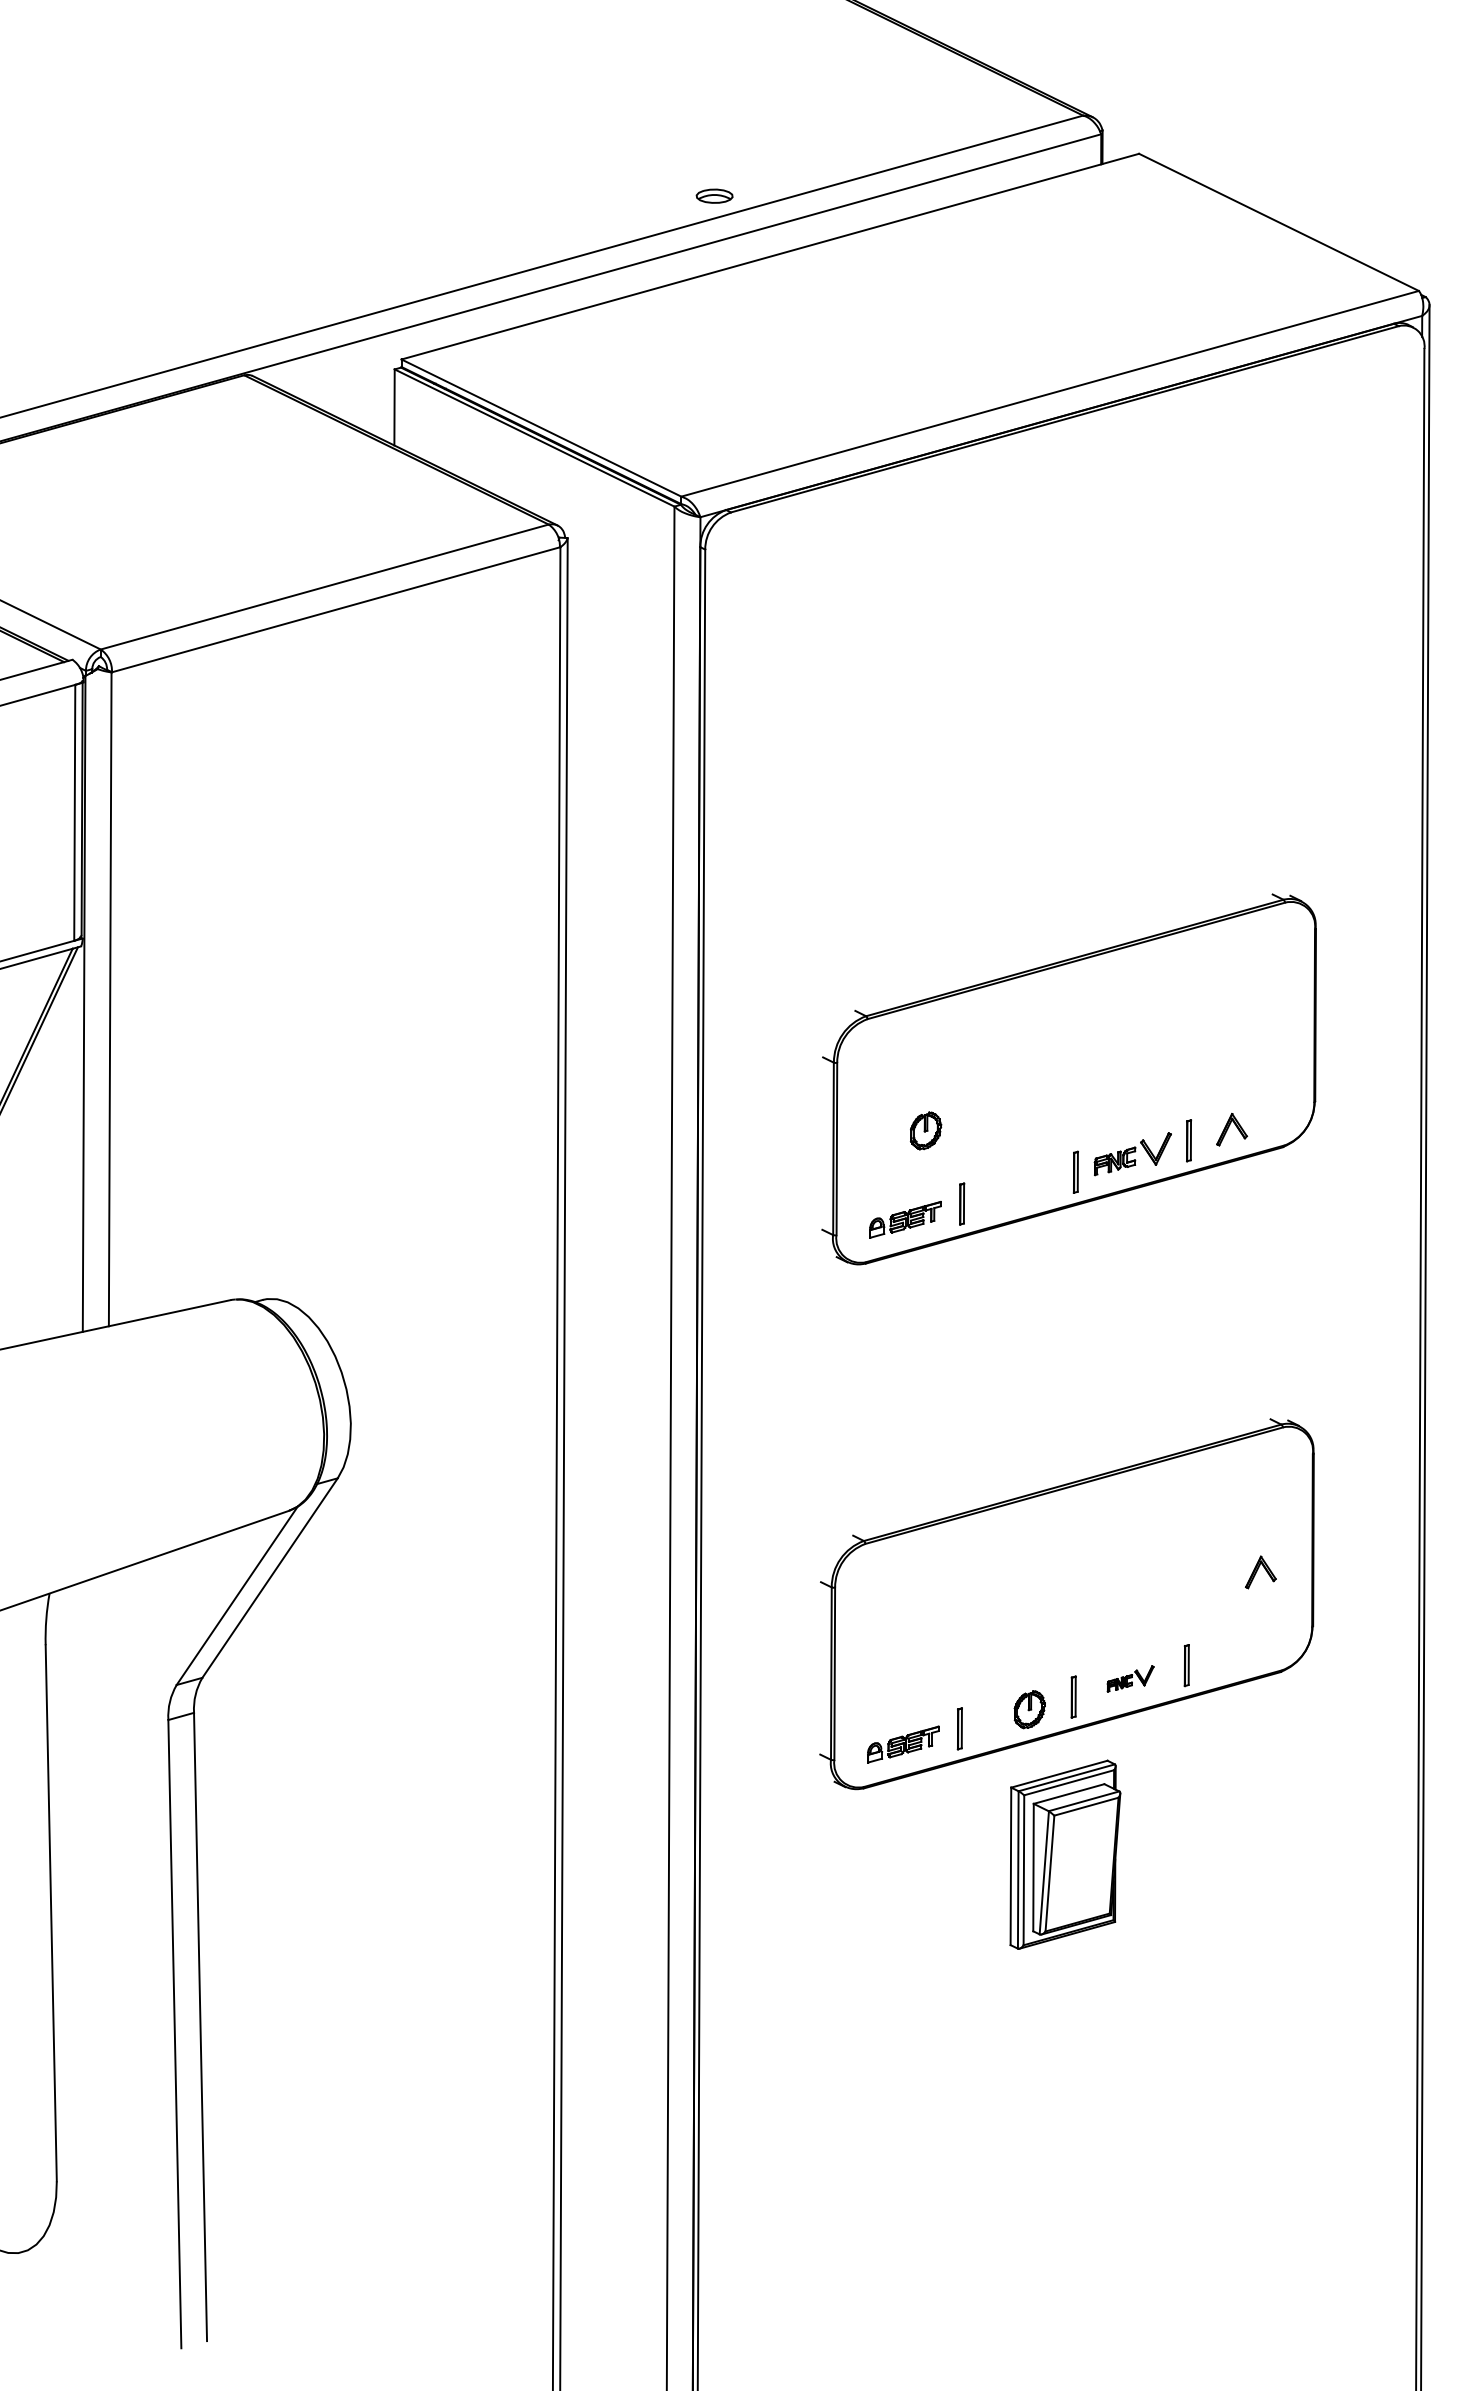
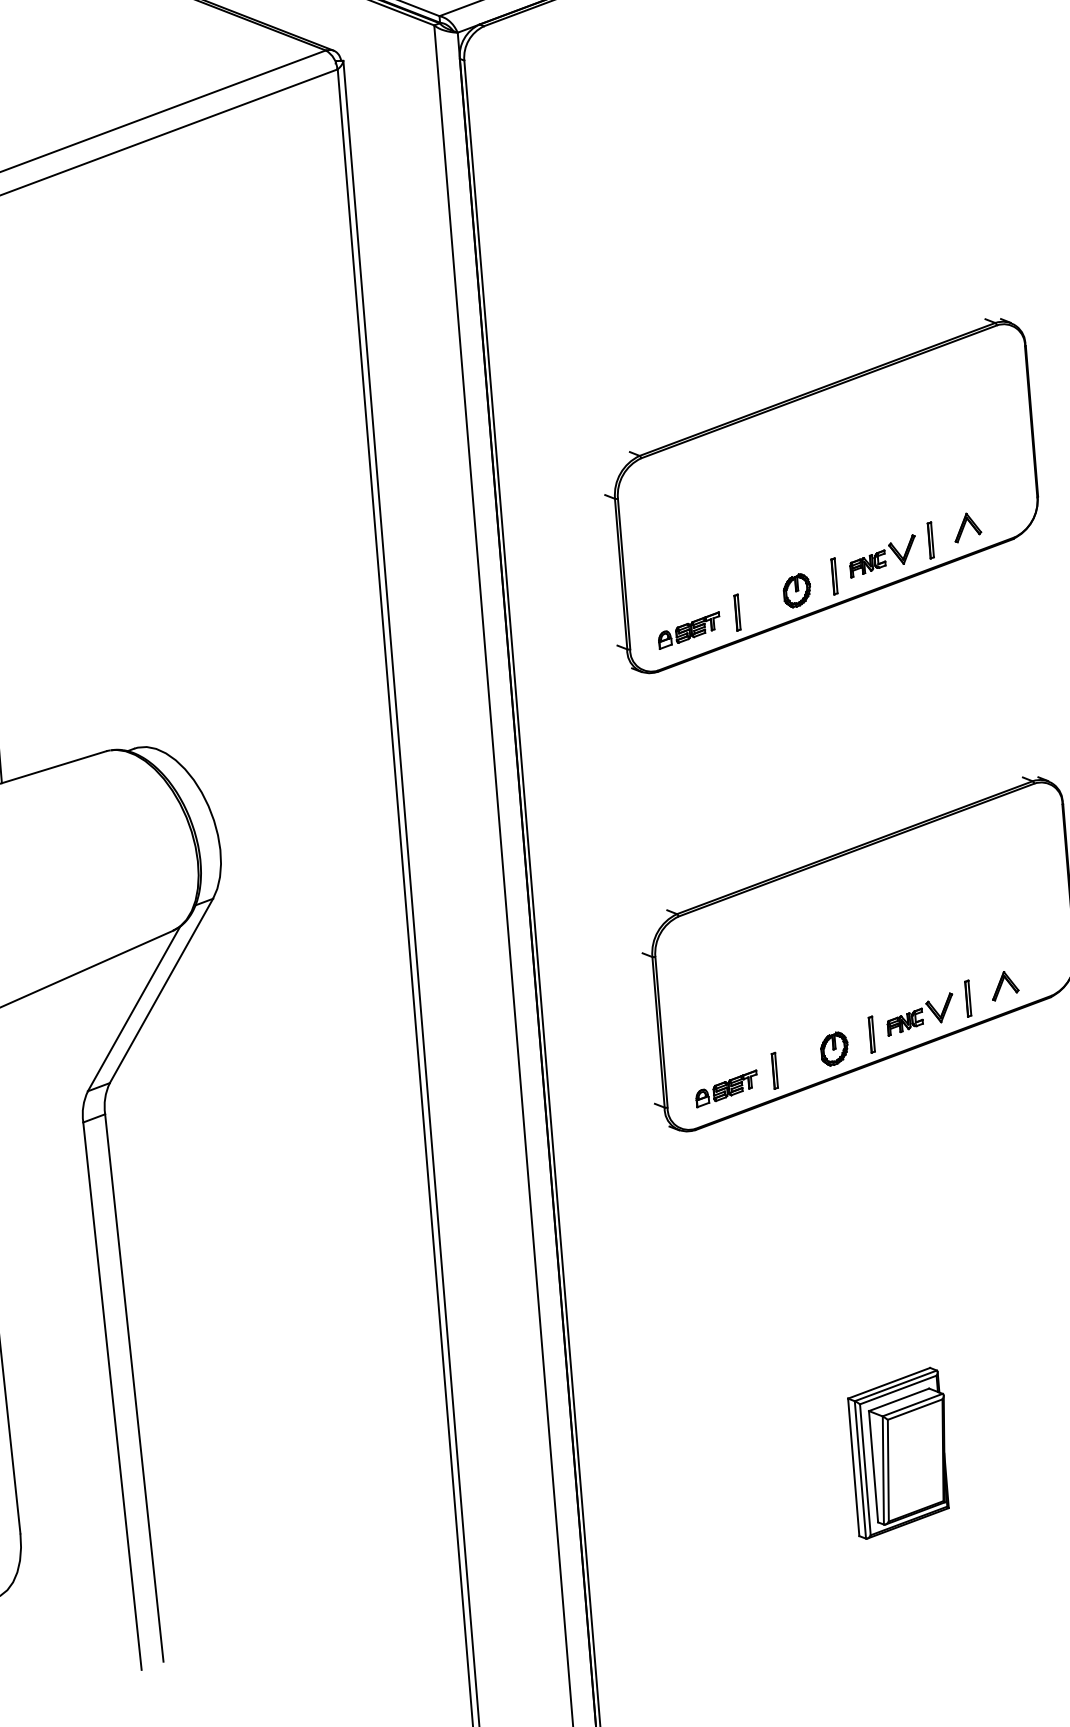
part: (925, 1130) -> (796, 590), moved
part: (1260, 1572) -> (1004, 985), moved
part: (1130, 1678) -> (920, 1014), size x1.67
part: (1065, 1854) -> (900, 1452), moved

